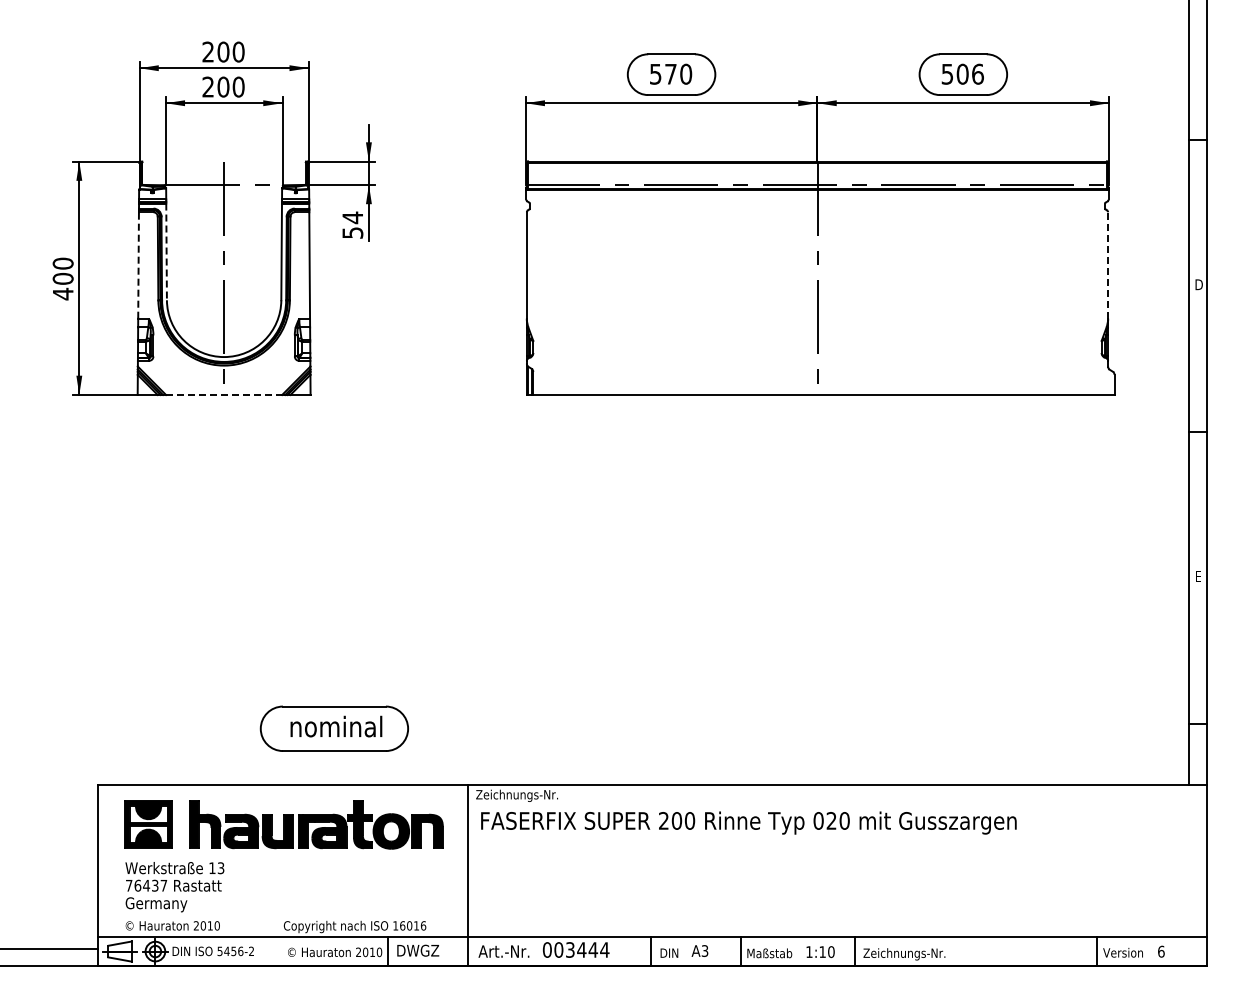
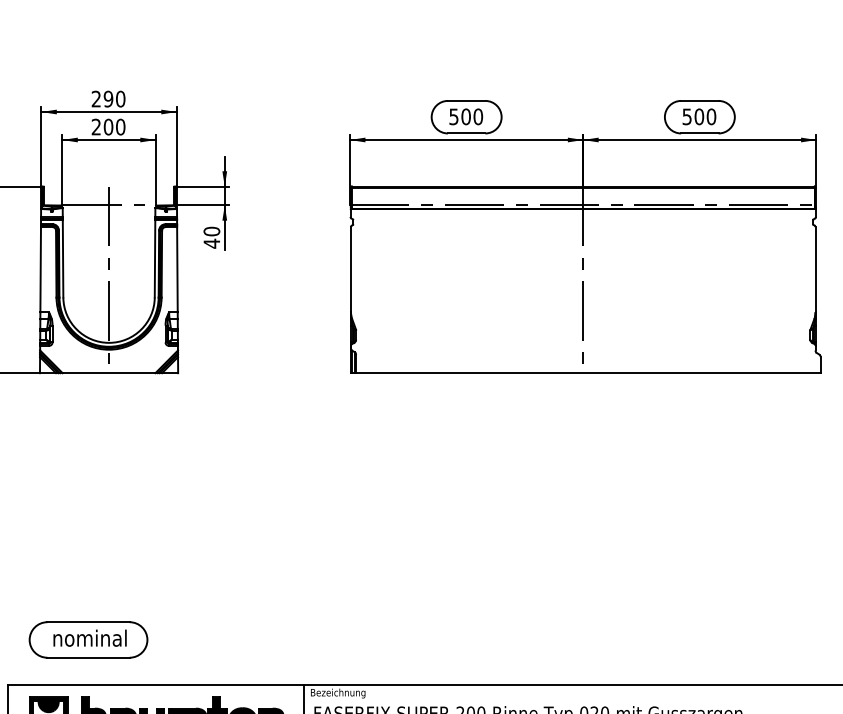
text: (223, 51) -> (108, 98), 200 -> 290
text: (670, 73) -> (465, 116), 570 -> 500
text: (977, 73) -> (711, 116), 506 -> 500
text: (352, 225) -> (211, 237), 54 -> 40
line: (166, 252) -> (63, 259), dashed -> solid
line: (138, 265) -> (40, 269), dashed -> solid
line: (1108, 265) -> (815, 269), dashed -> solid
line: (224, 395) -> (109, 373), dashed -> solid
part: (333, 728) -> (87, 639), moved
text: (517, 795) -> (343, 693), Zeichnungs-Nr. -> Bezeichnung

